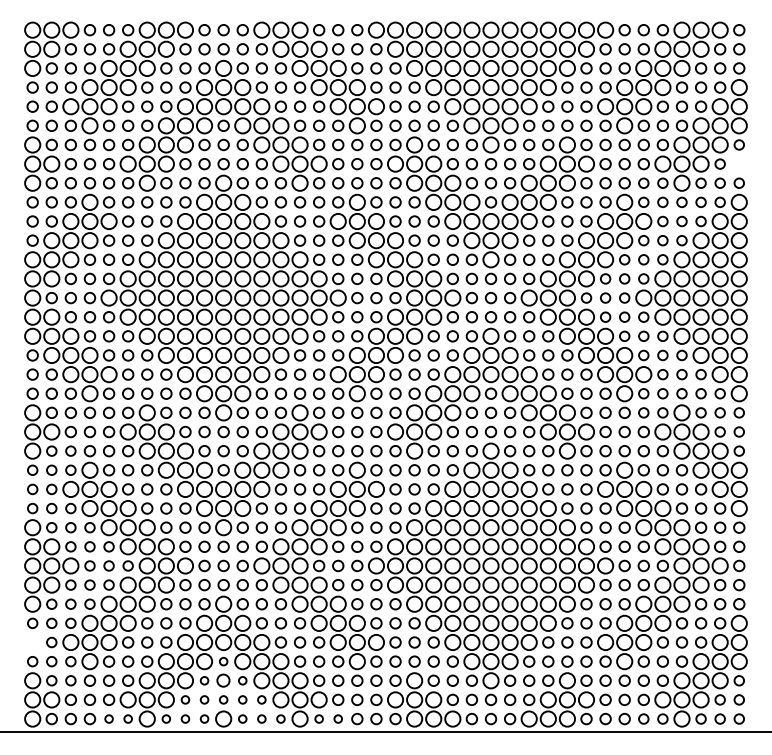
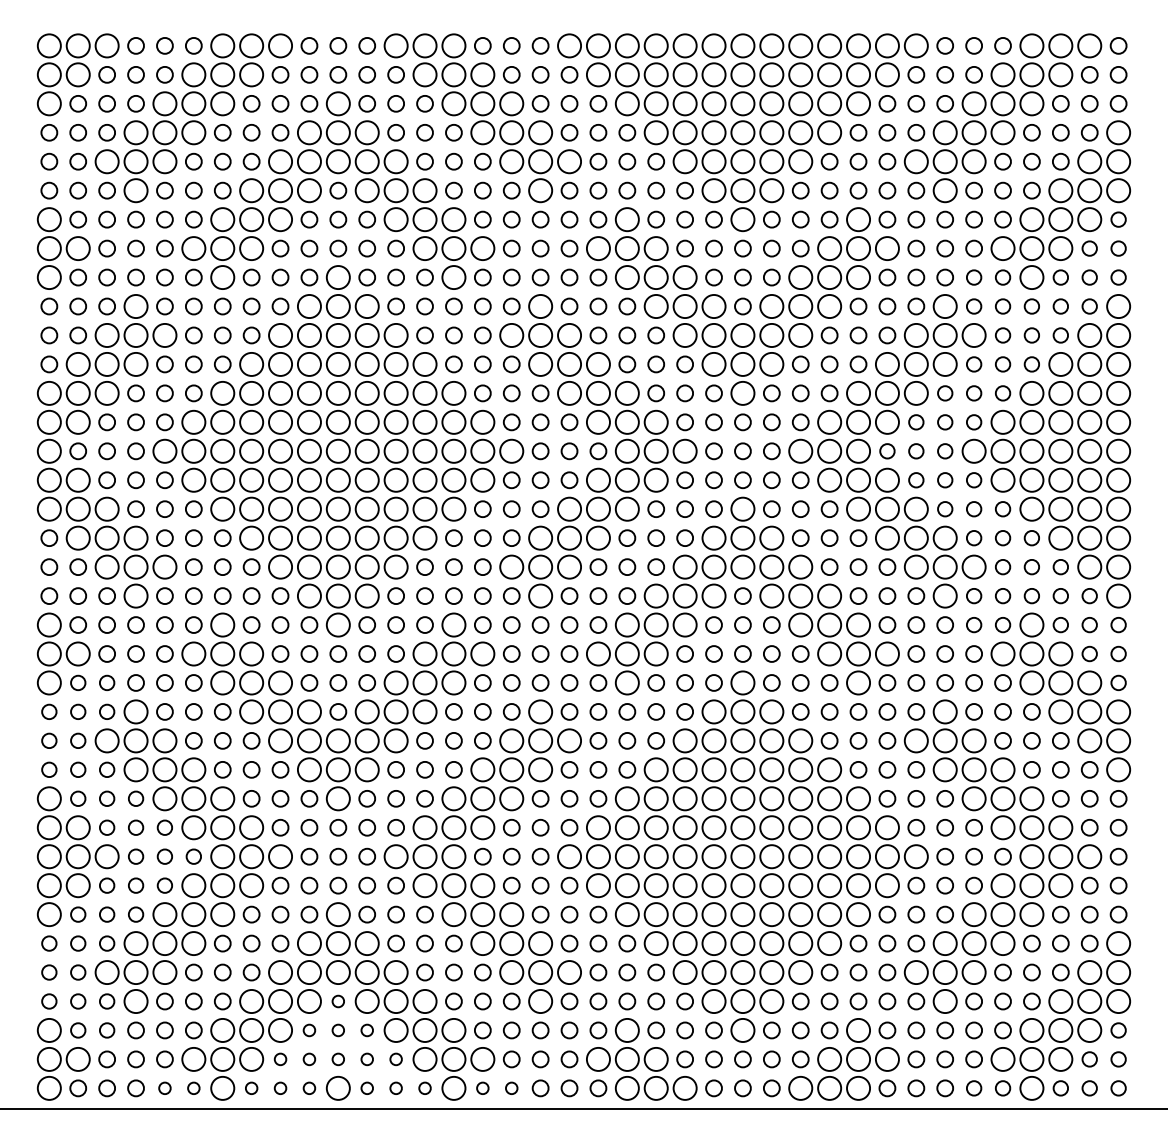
circle: (738, 163) -> (1117, 247), added
circle: (32, 642) -> (49, 972), added
circle: (223, 680) -> (338, 1030), size x0.62

